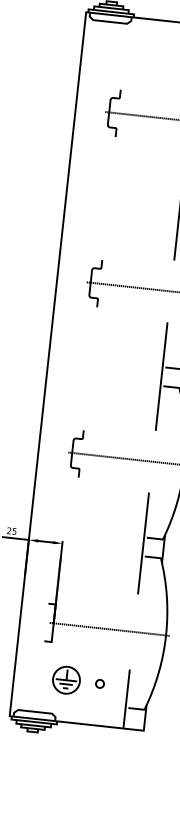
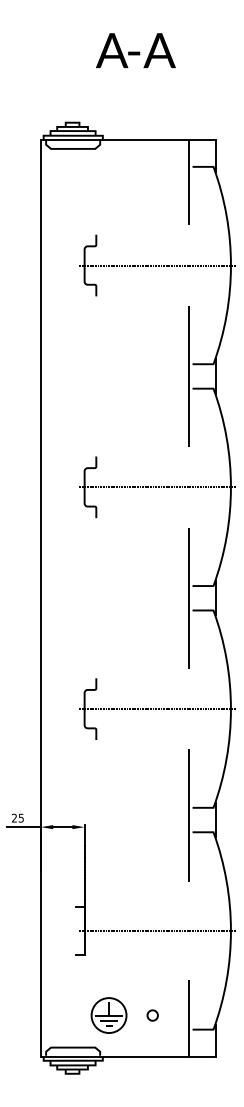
part: (66, 680) -> (108, 1015), moved
part: (99, 683) -> (152, 1015), moved

